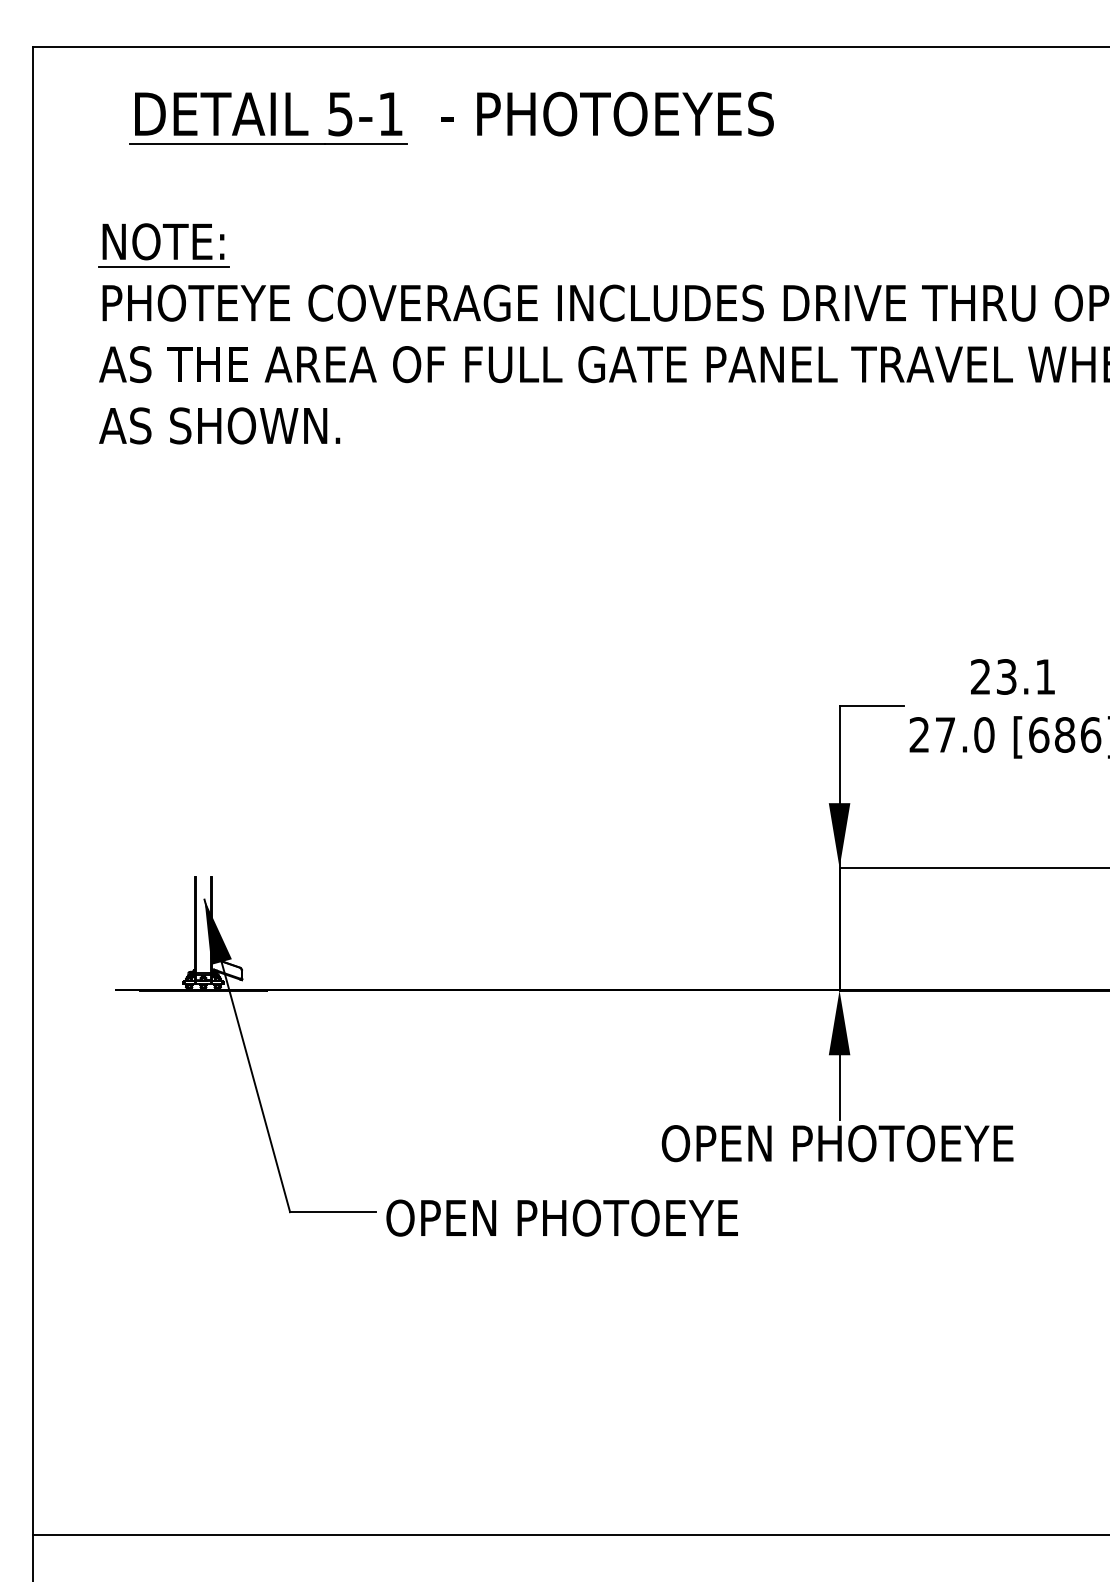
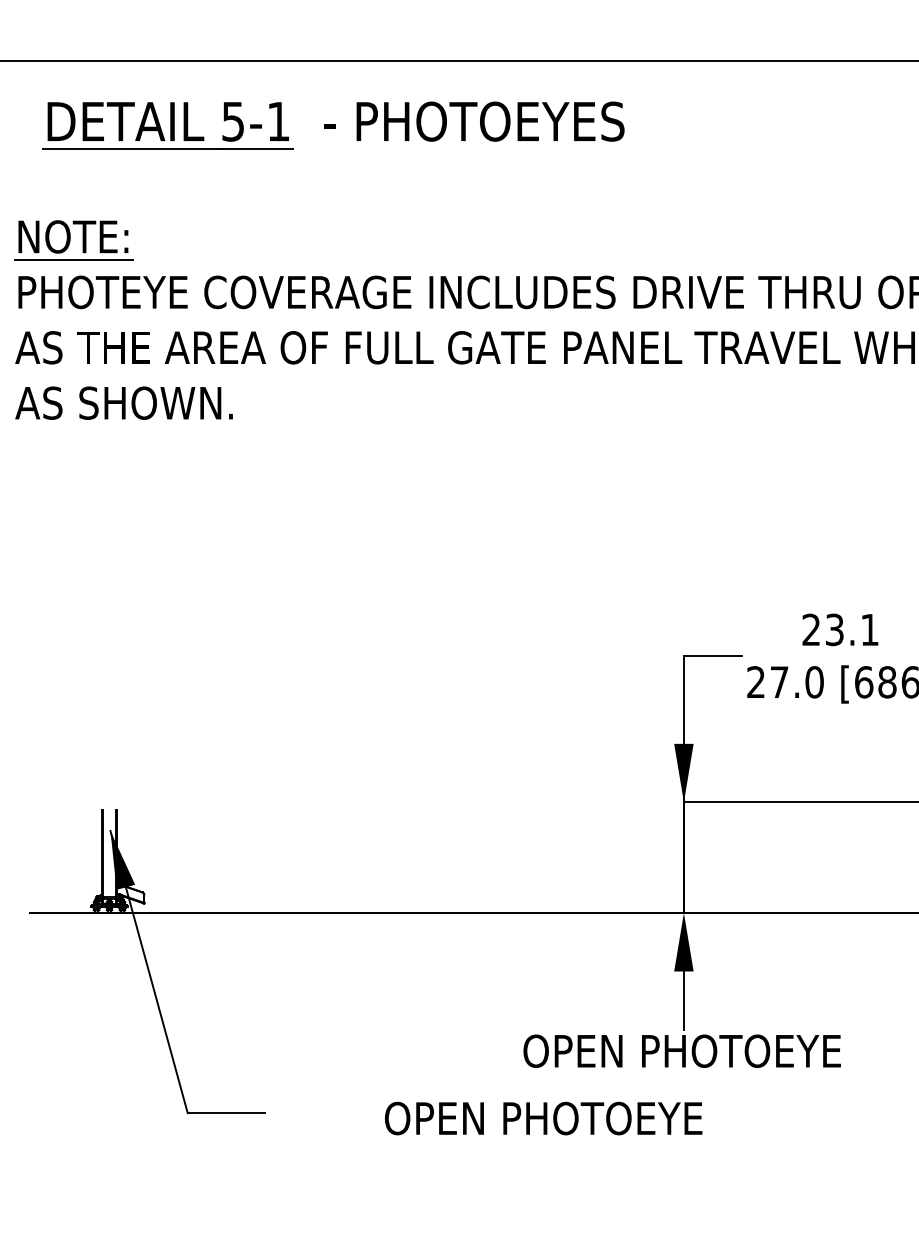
text: (561, 1217) -> (542, 1118), moved

